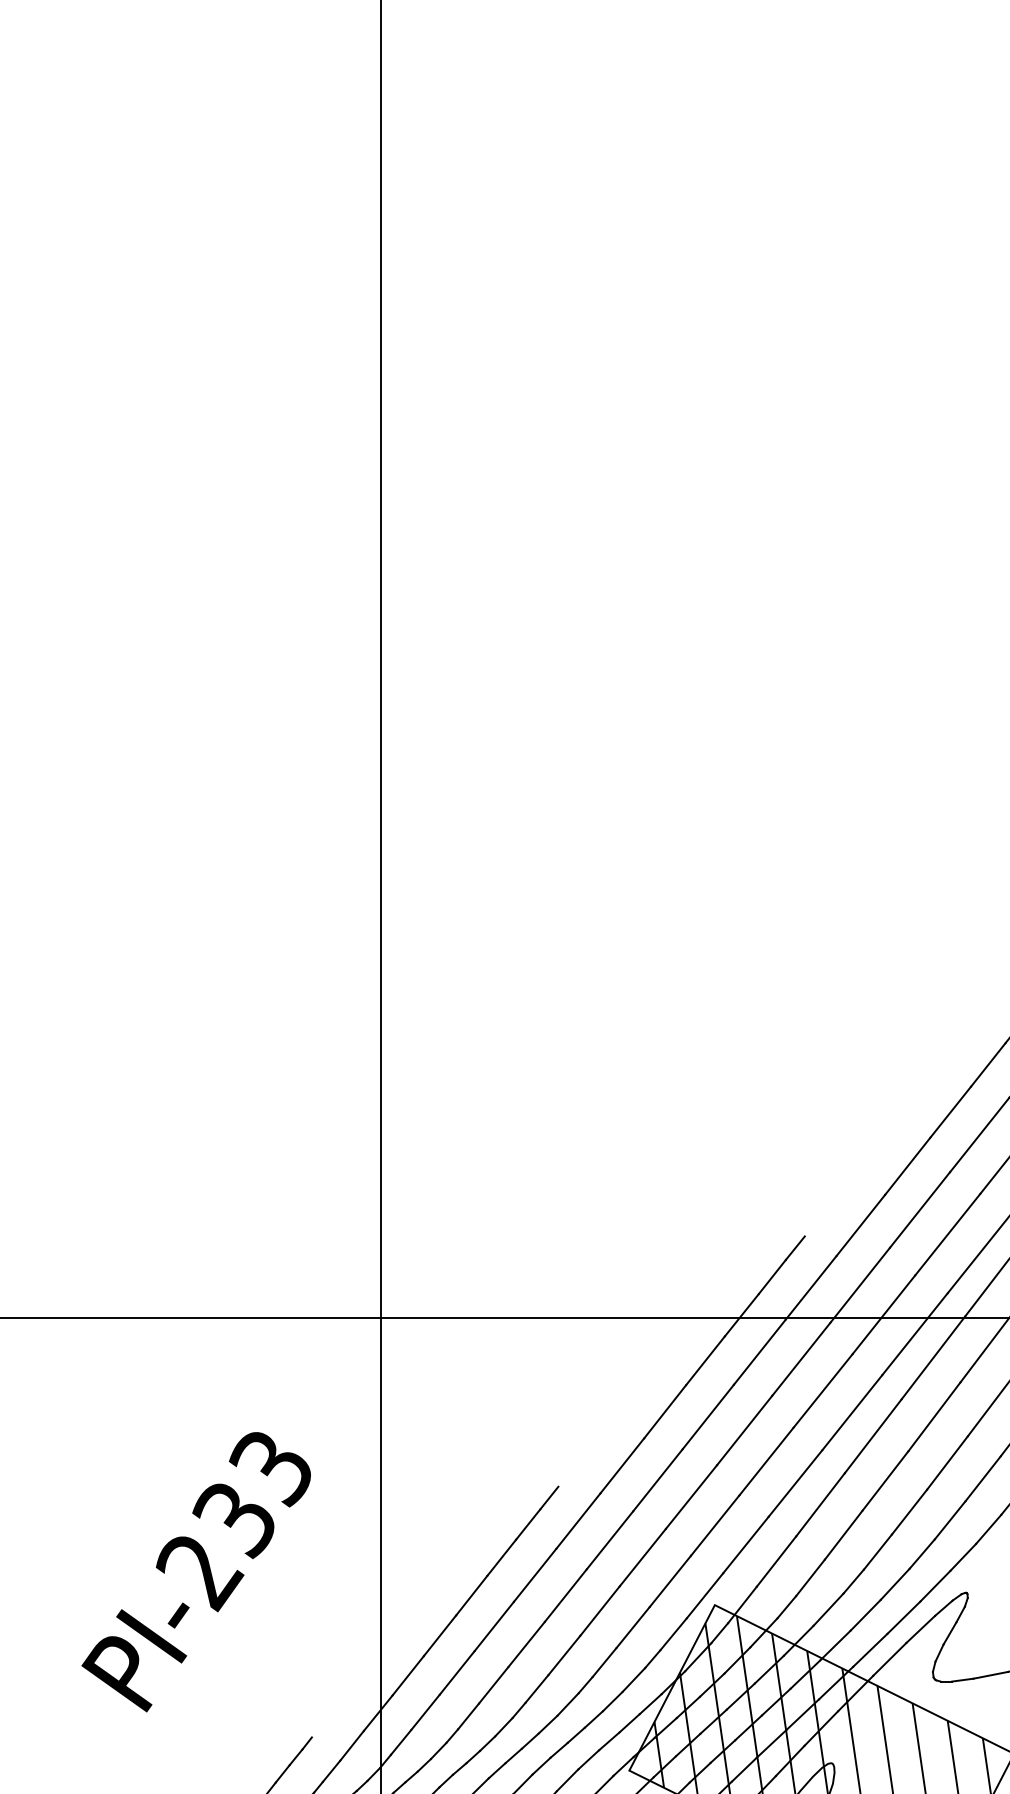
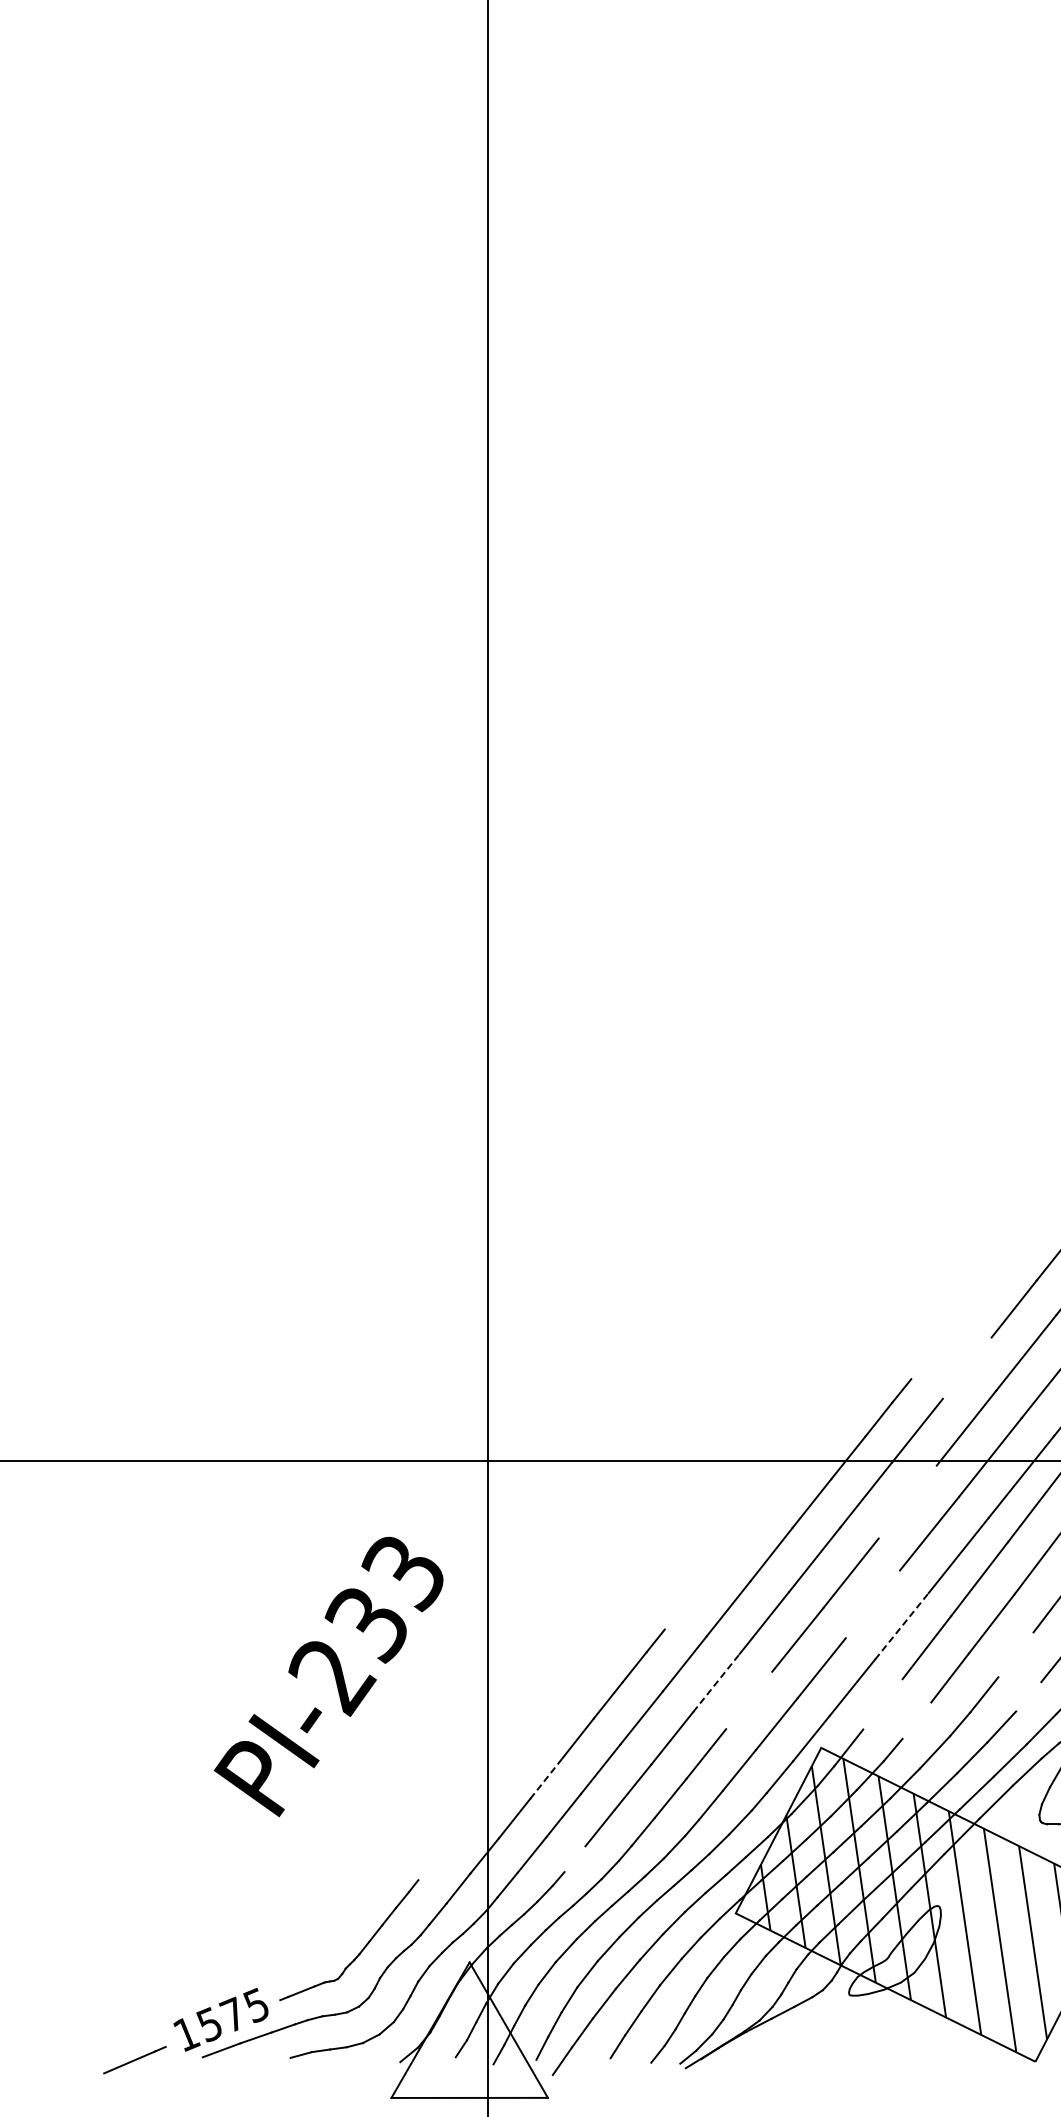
line: (860, 1224) -> (966, 1367), removed
line: (801, 1358) -> (907, 1501), removed
line: (766, 1461) -> (872, 1604), removed
line: (795, 1483) -> (901, 1626), solid -> dashed
line: (909, 1511) -> (1015, 1654), removed
line: (610, 1539) -> (716, 1682), solid -> dashed
line: (922, 1553) -> (1028, 1696), removed
line: (643, 1557) -> (749, 1700), removed
line: (776, 1561) -> (882, 1704), removed
text: (196, 1571) -> (328, 1676), moved
line: (810, 1577) -> (916, 1720), removed
line: (440, 1635) -> (546, 1778), solid -> dashed
line: (468, 1716) -> (574, 1859), removed

